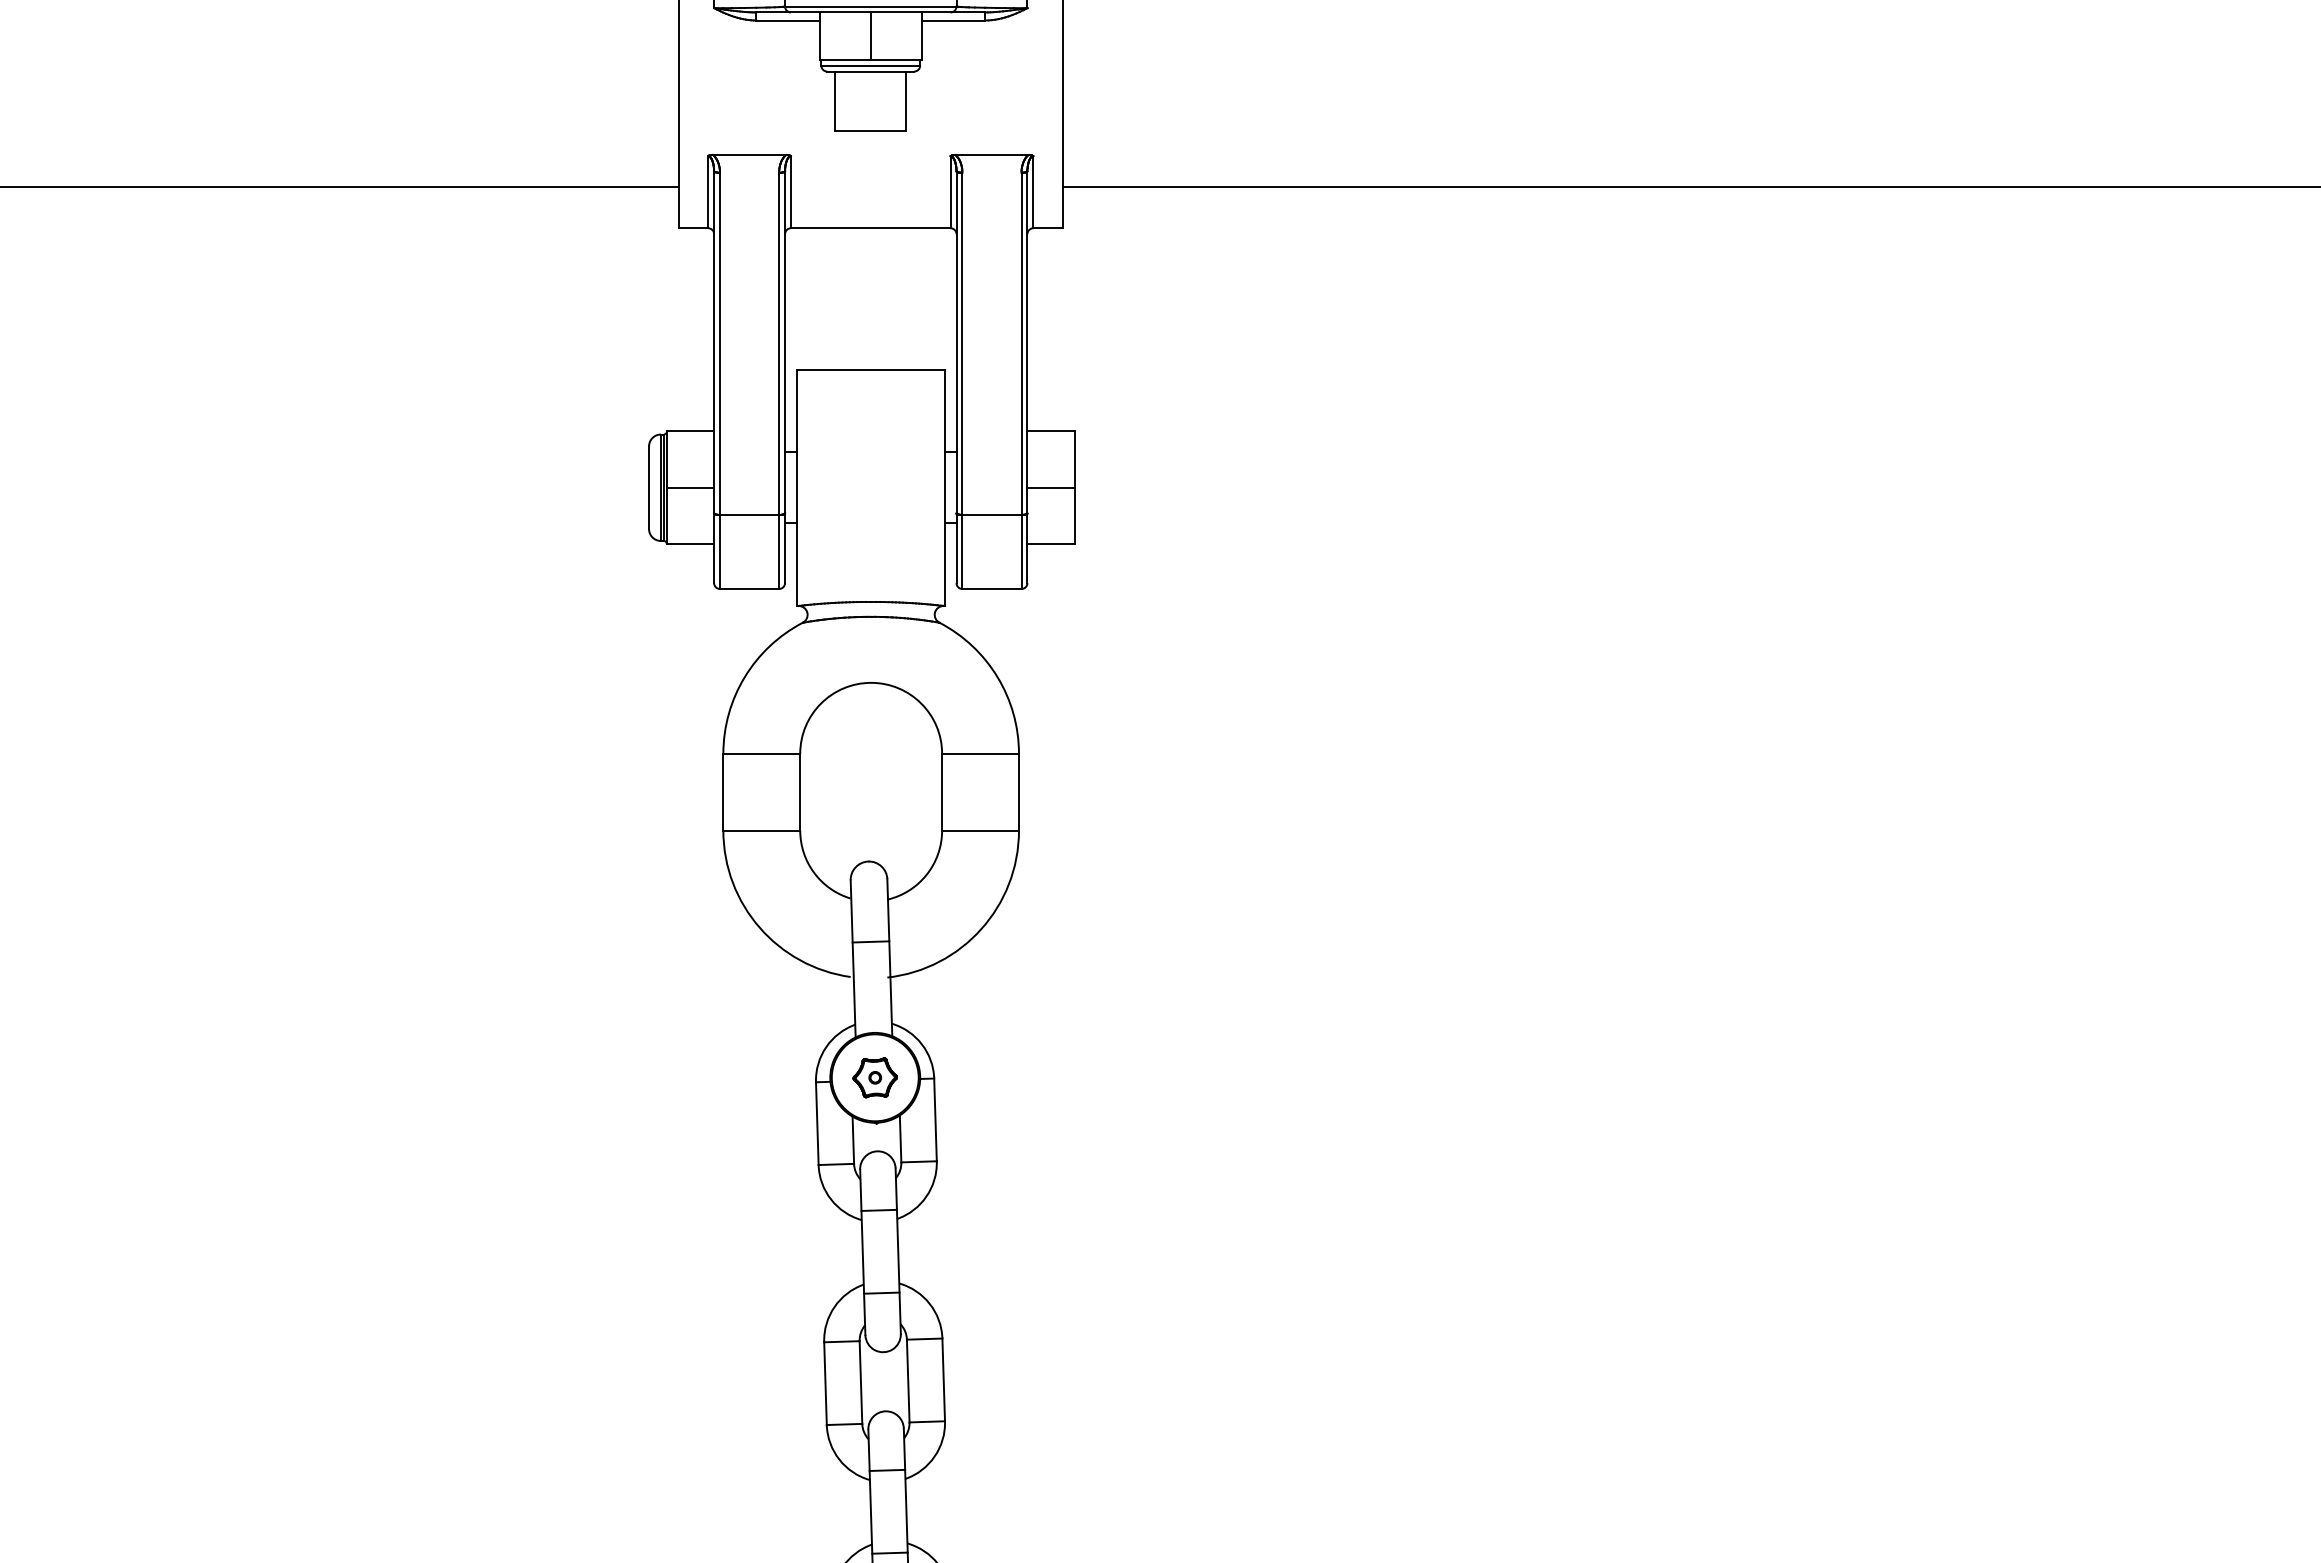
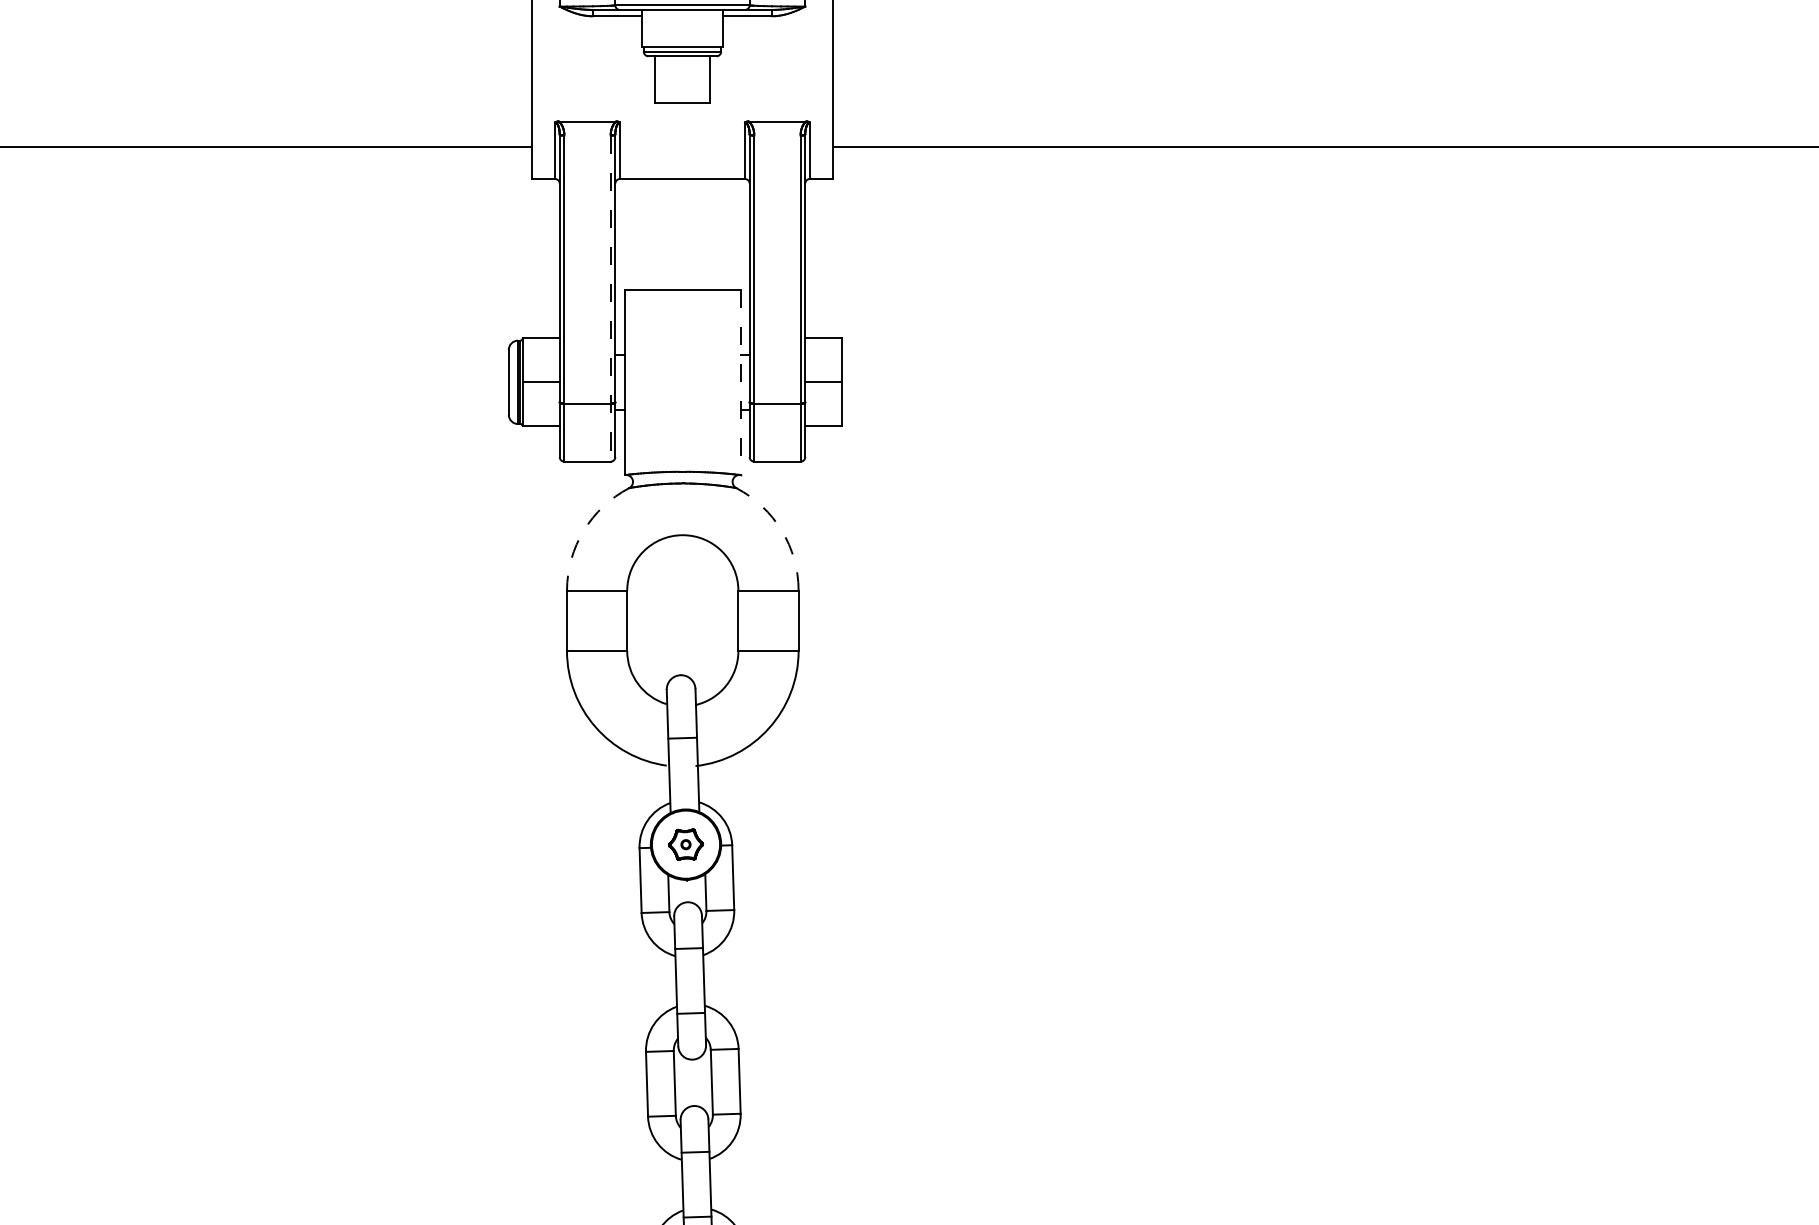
line: (870, 35) -> (682, 28), removed
line: (779, 381) -> (610, 299), solid -> dashed
line: (945, 488) -> (741, 382), solid -> dashed
arc: (744, 677) -> (583, 531), solid -> dashed
arc: (997, 677) -> (781, 531), solid -> dashed

